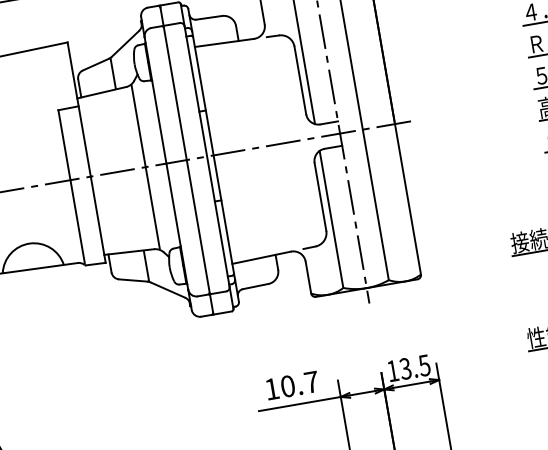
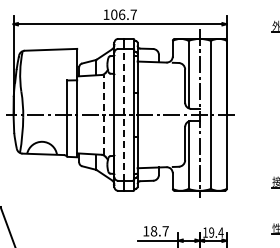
line: (186, 159) -> (124, 114), solid -> dashed
line: (146, 166) -> (104, 114), solid -> dashed
text: (415, 366) -> (216, 232), 13.5 -> 19.4
text: (286, 386) -> (153, 231), 10.7 -> 18.7

